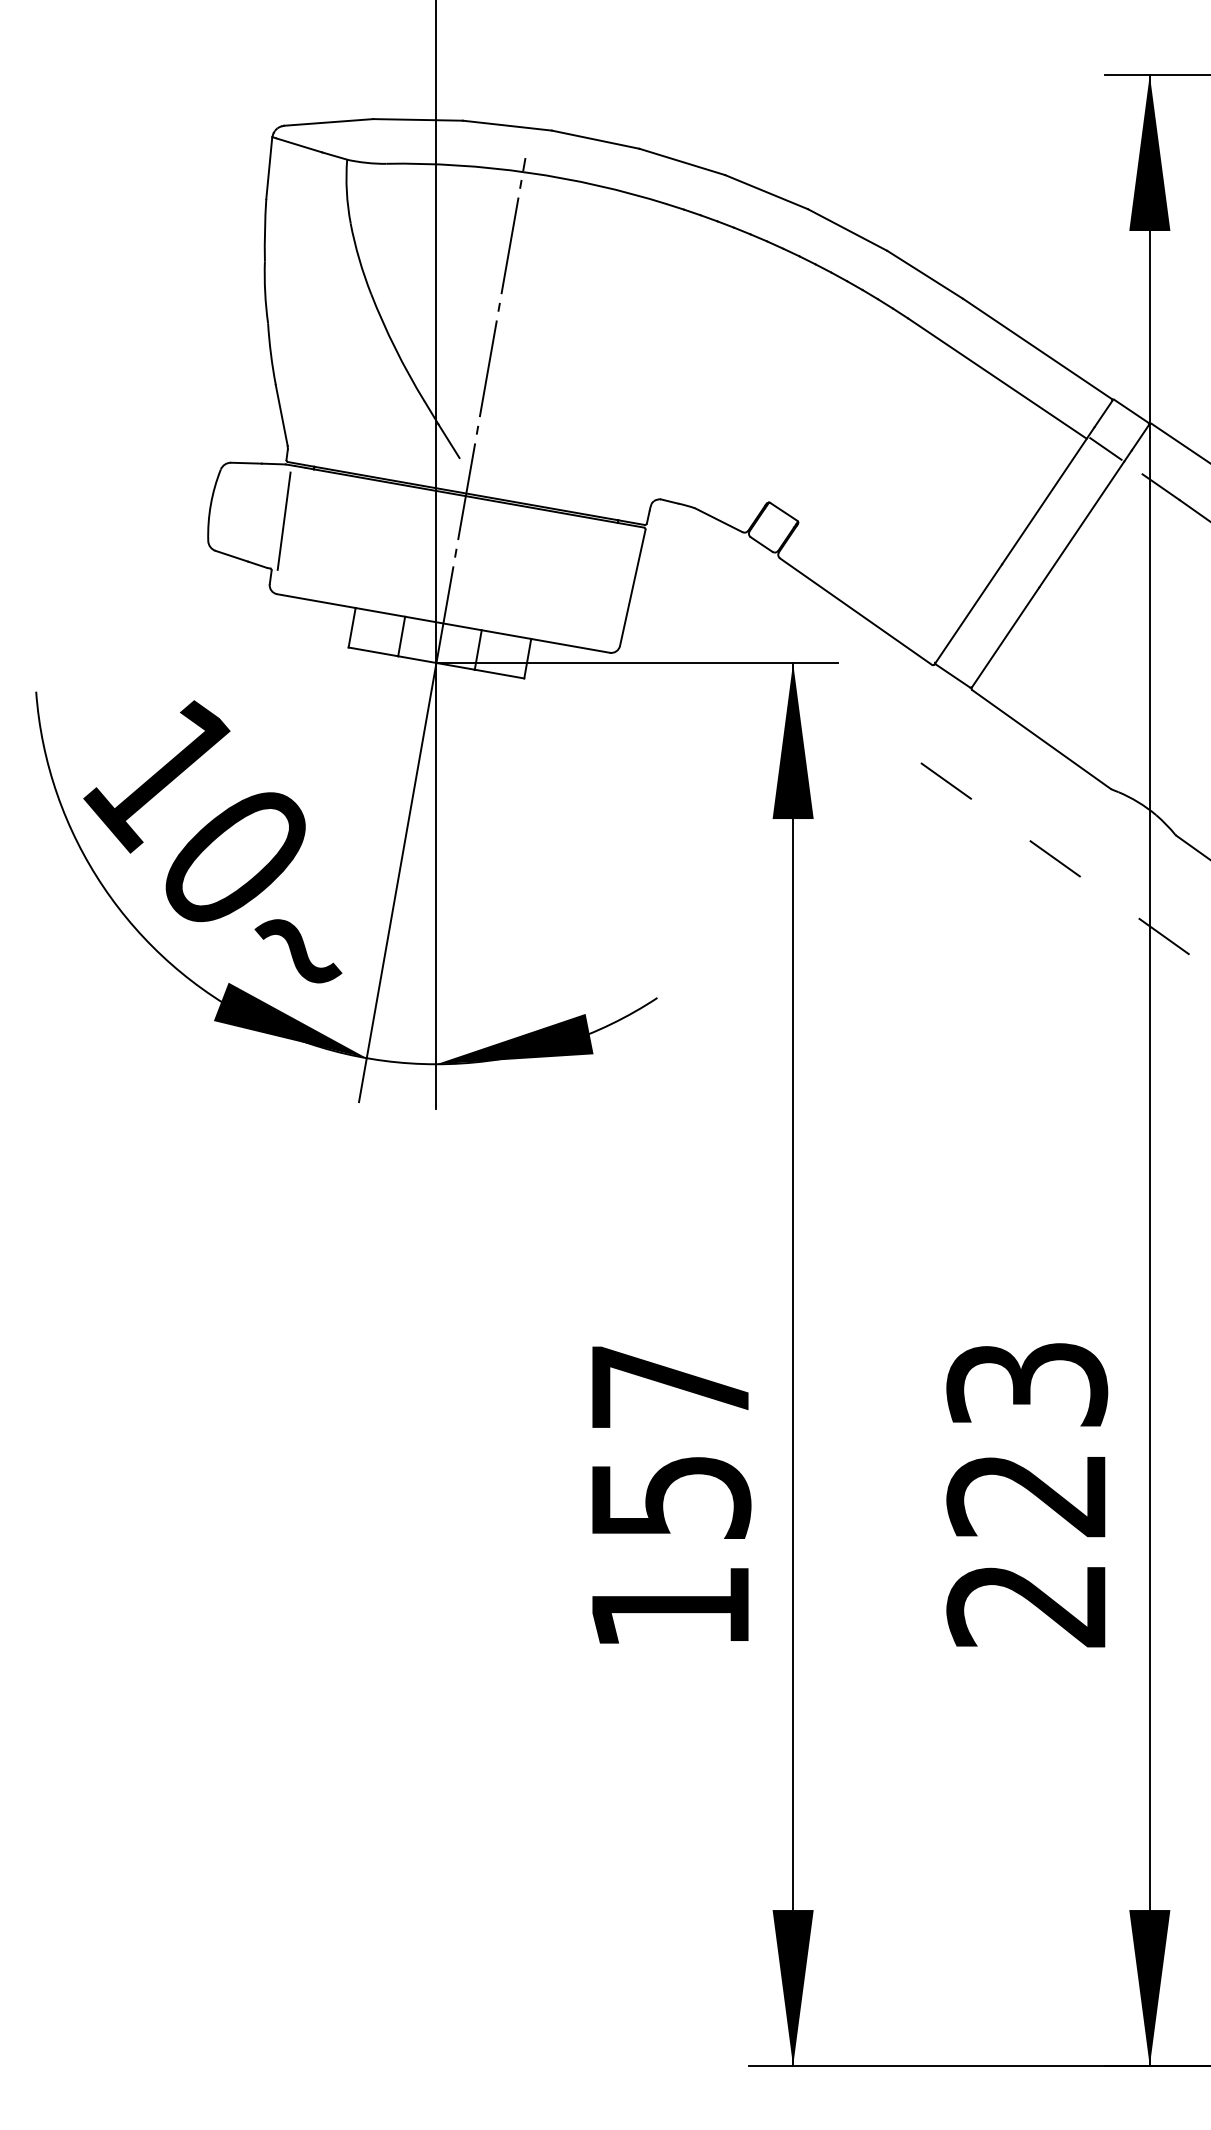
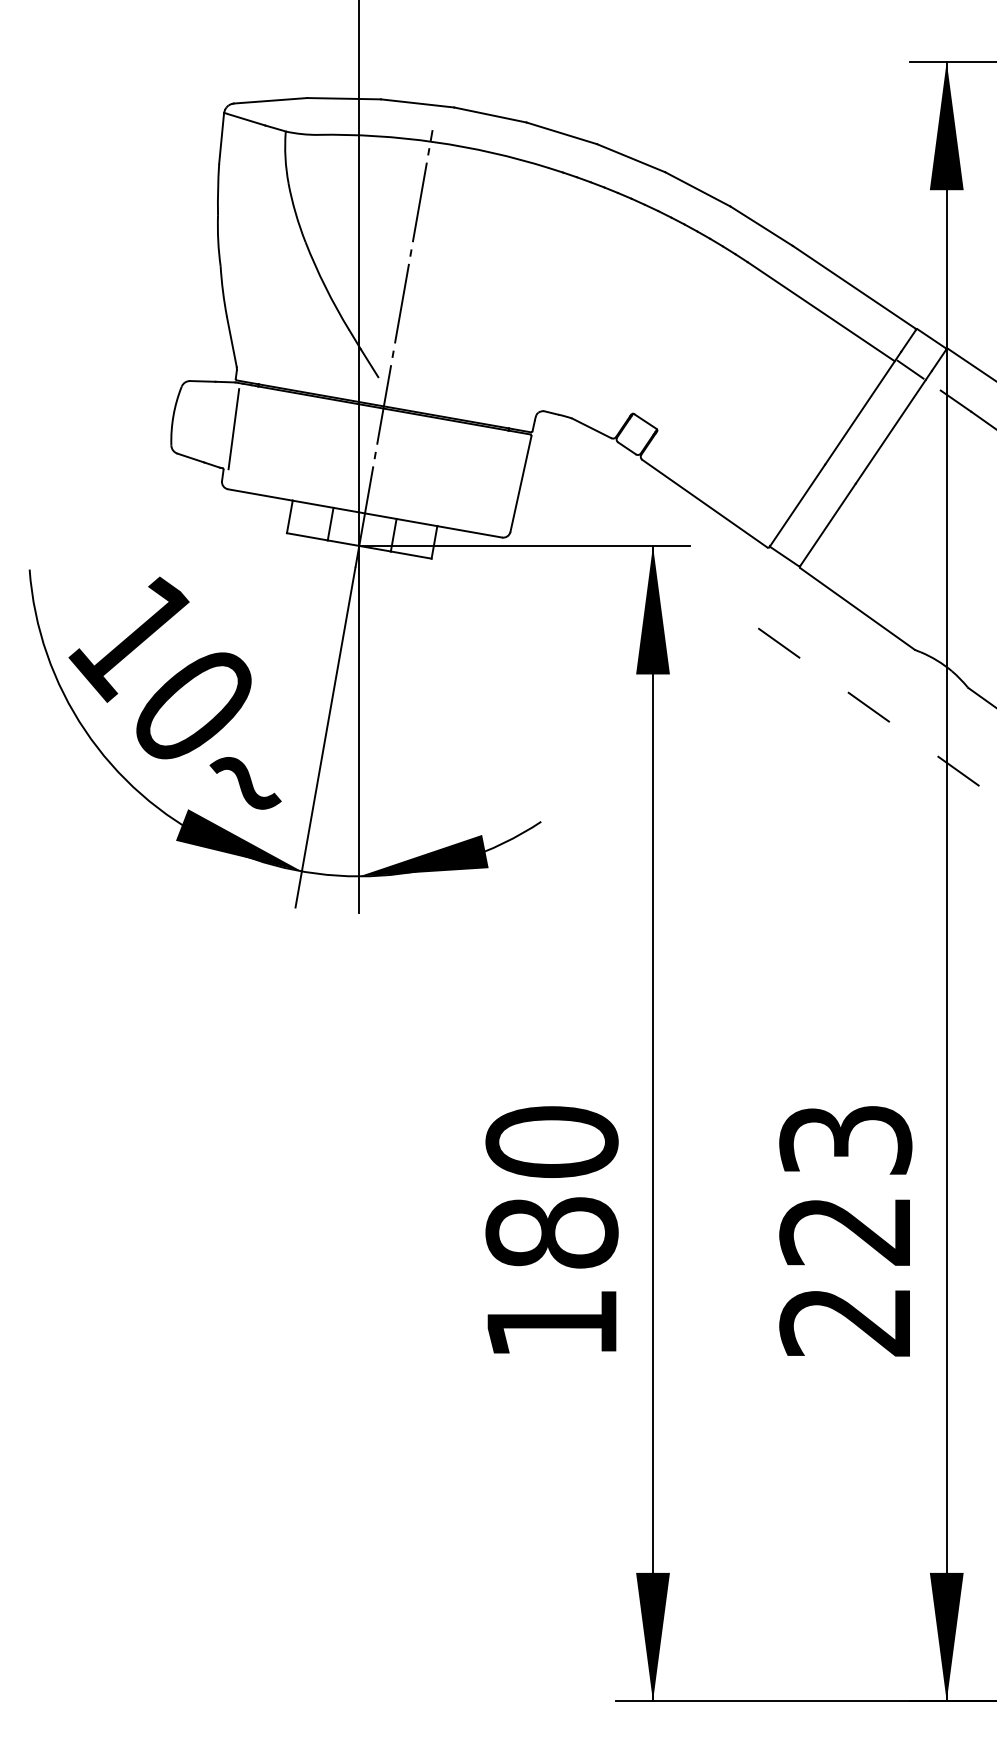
text: (670, 1441) -> (552, 1187), 157 -> 180

